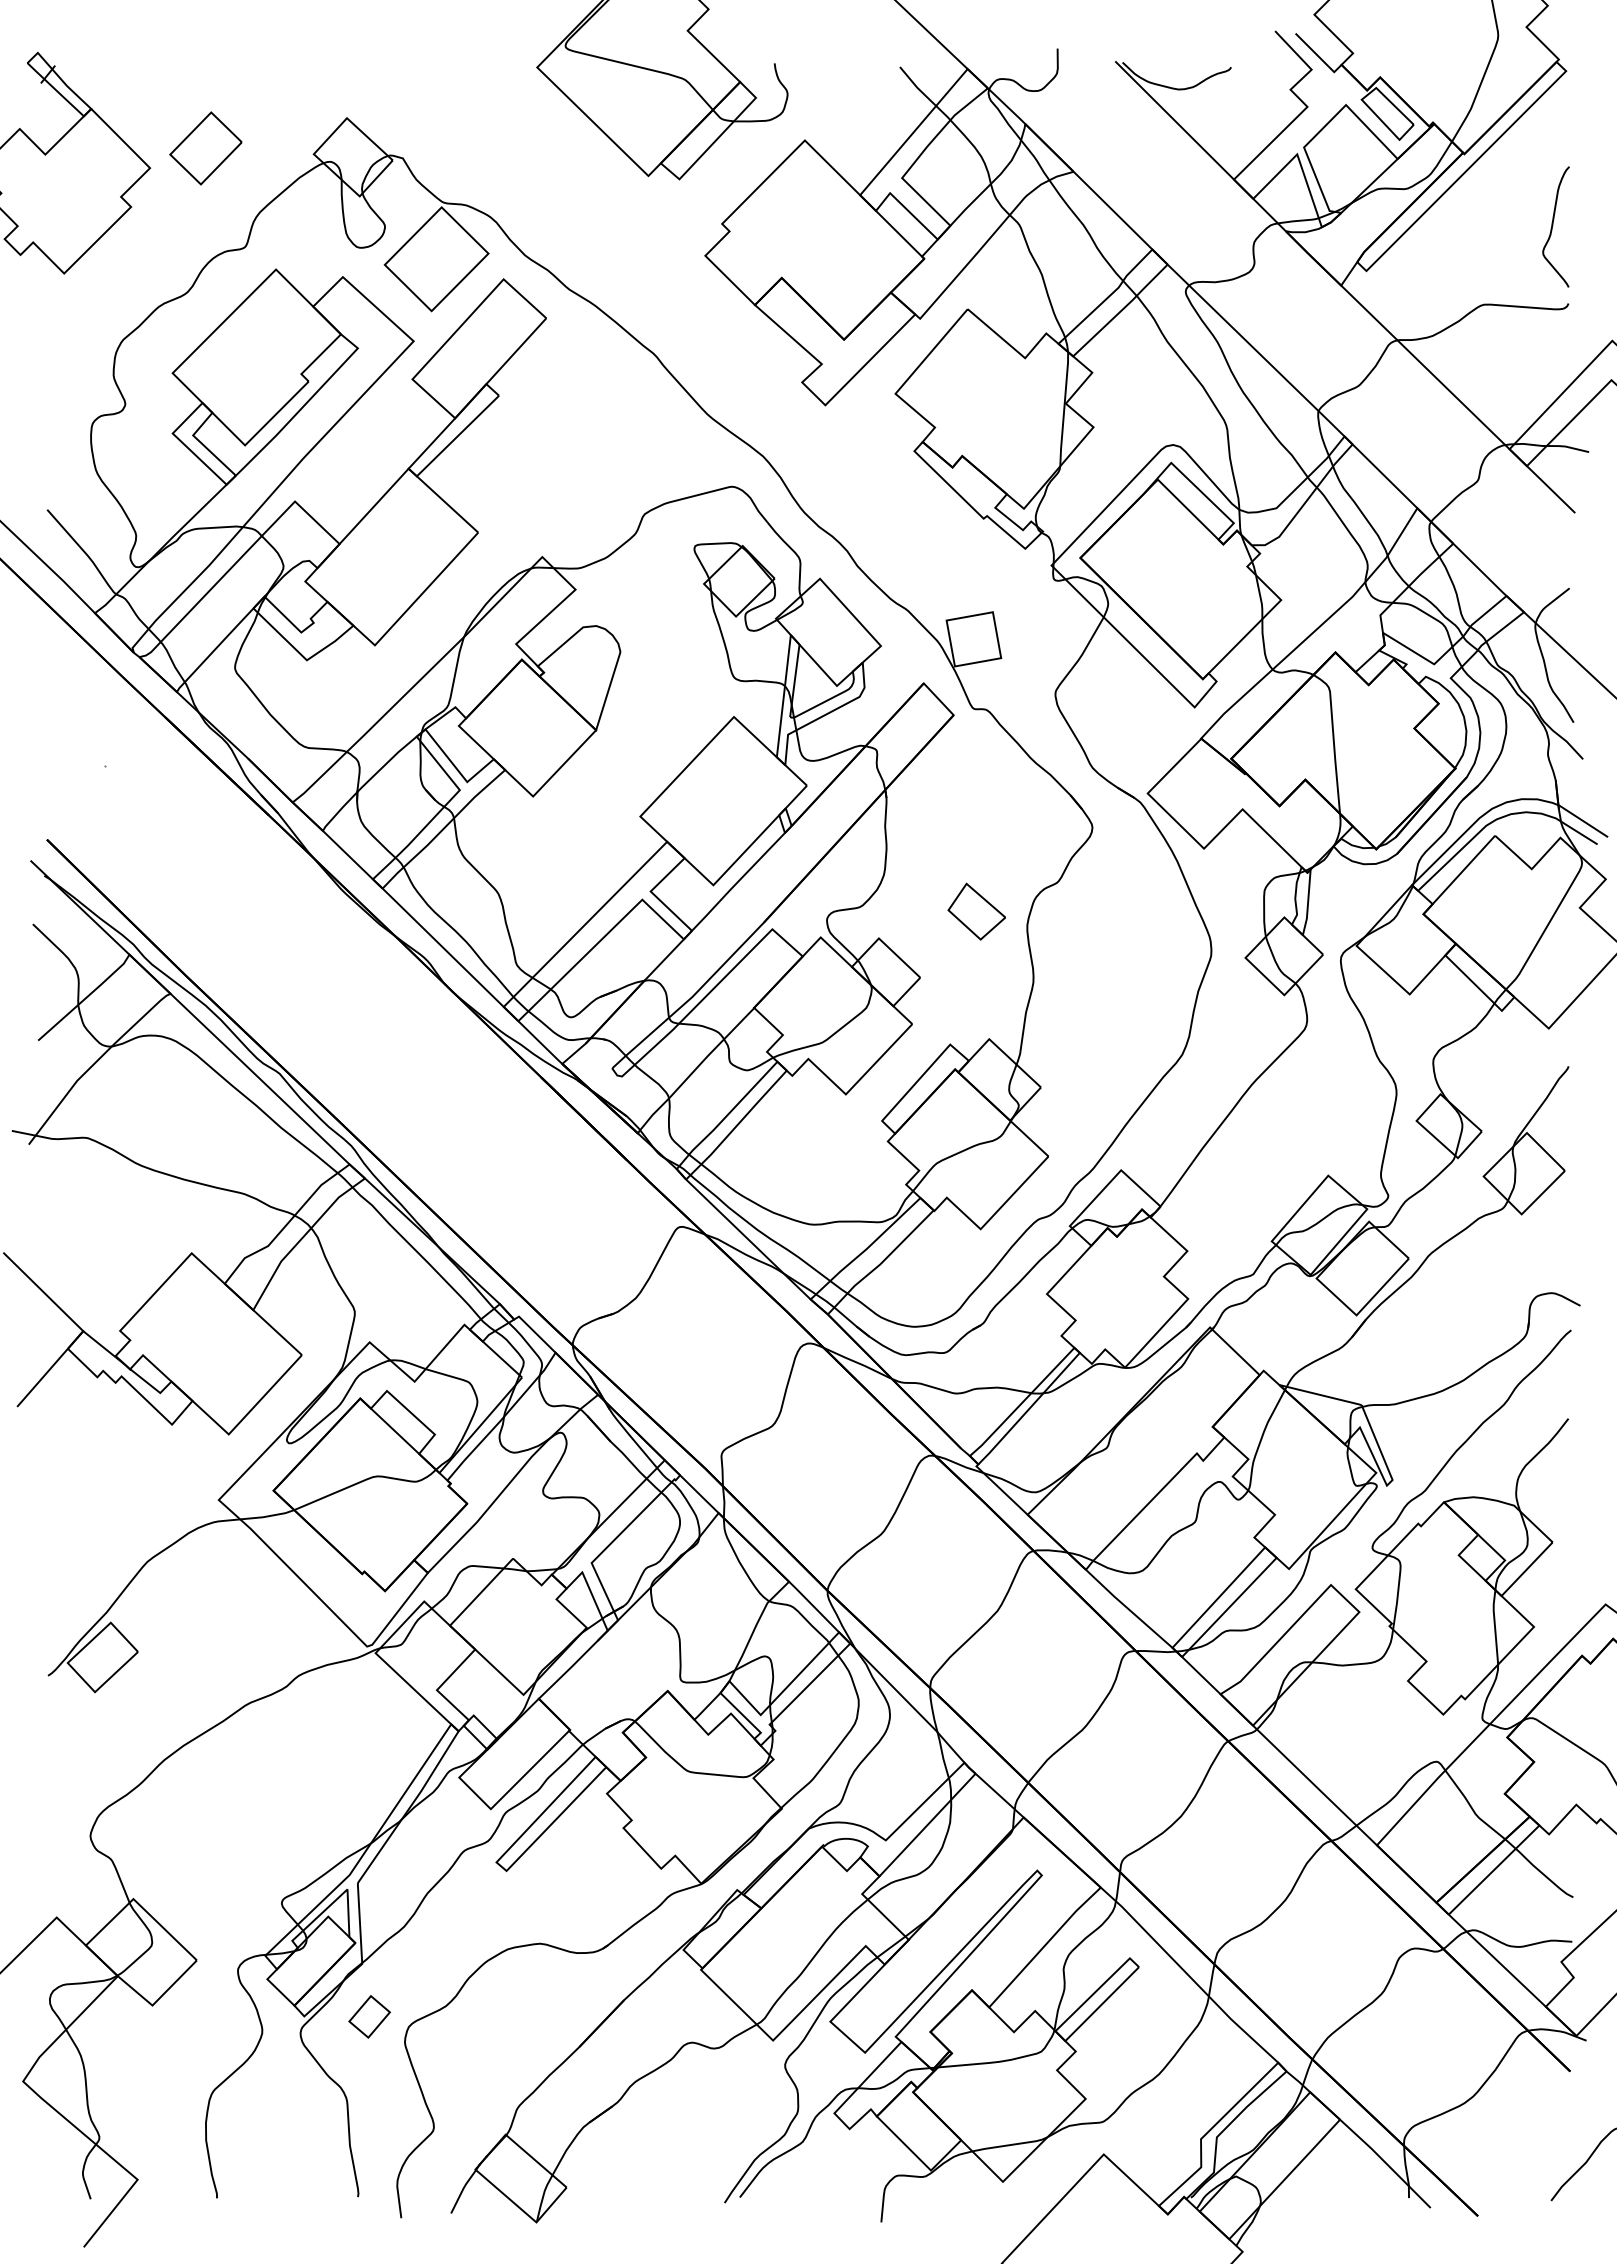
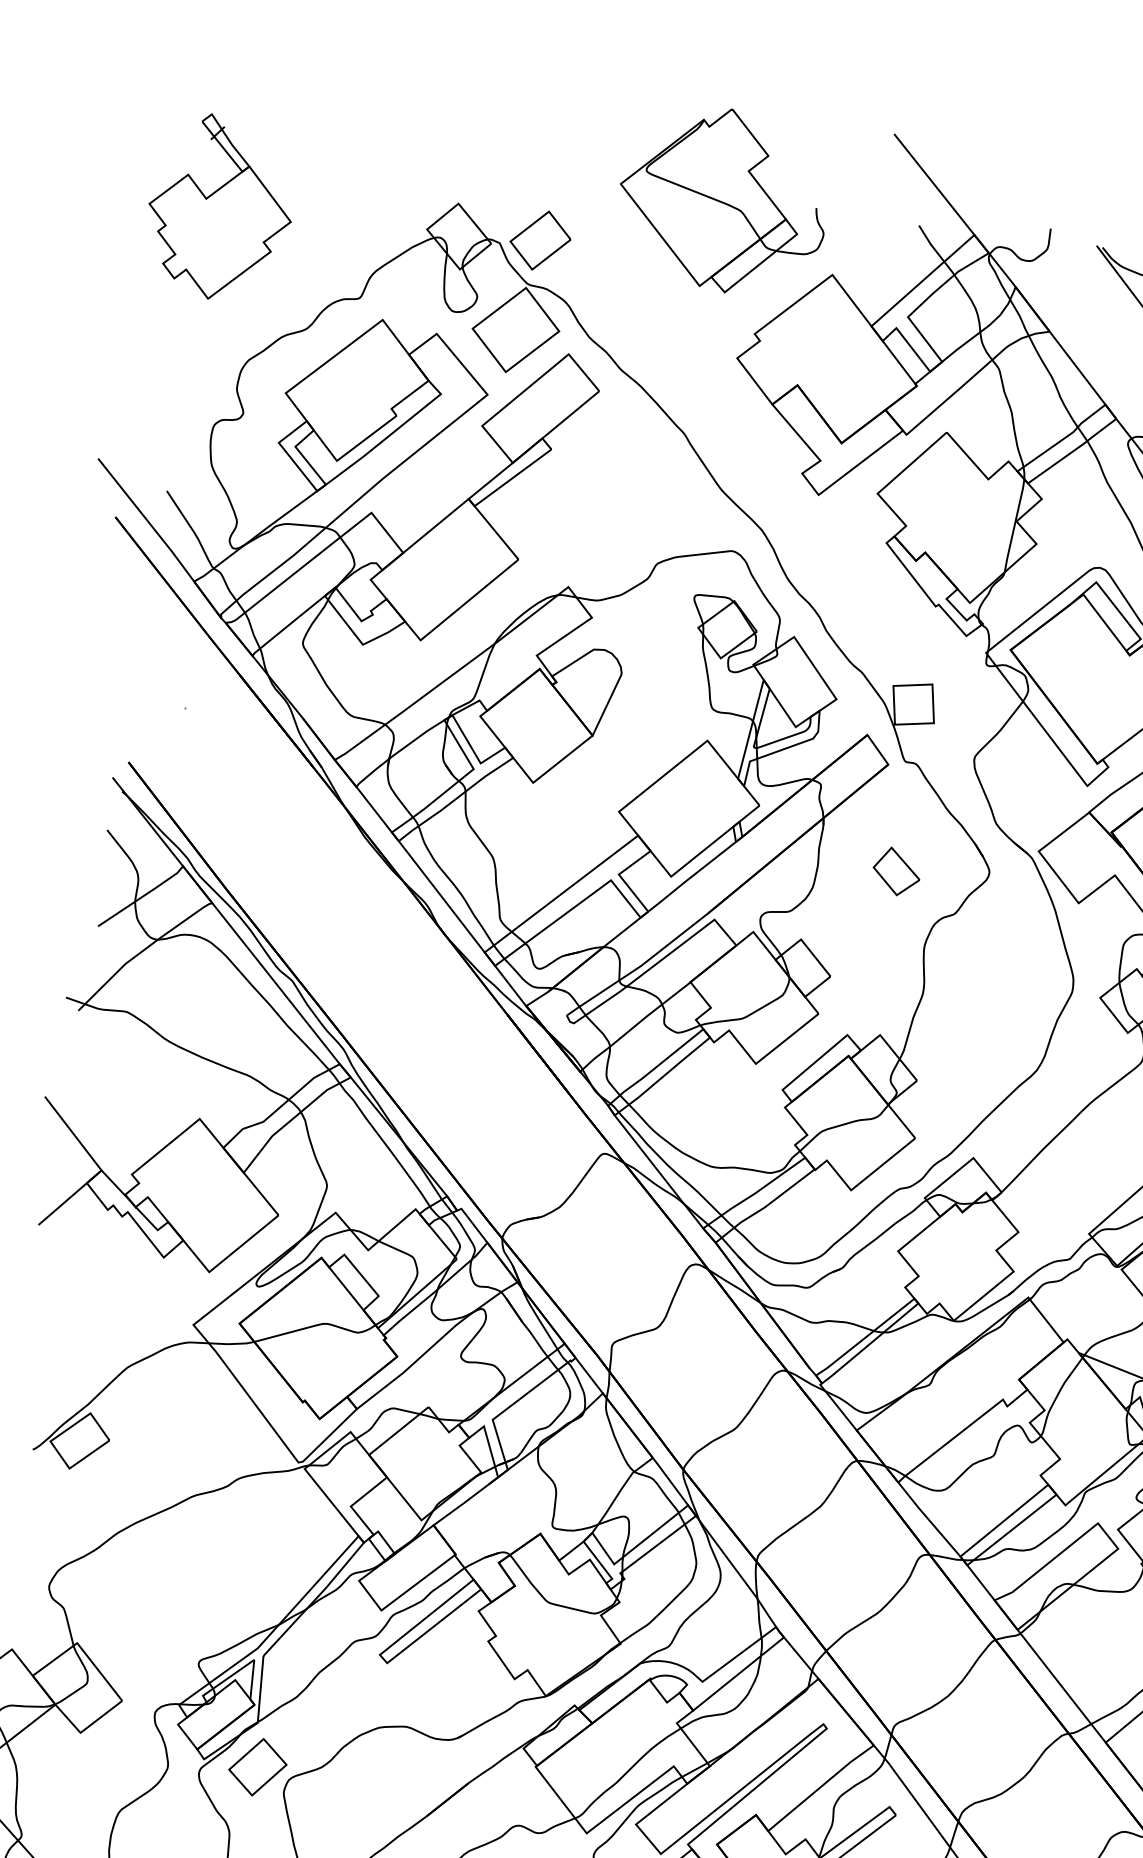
part: (205, 148) -> (540, 240), moved
part: (976, 911) -> (896, 871), moved
part: (369, 2016) -> (257, 1766), size x1.67

